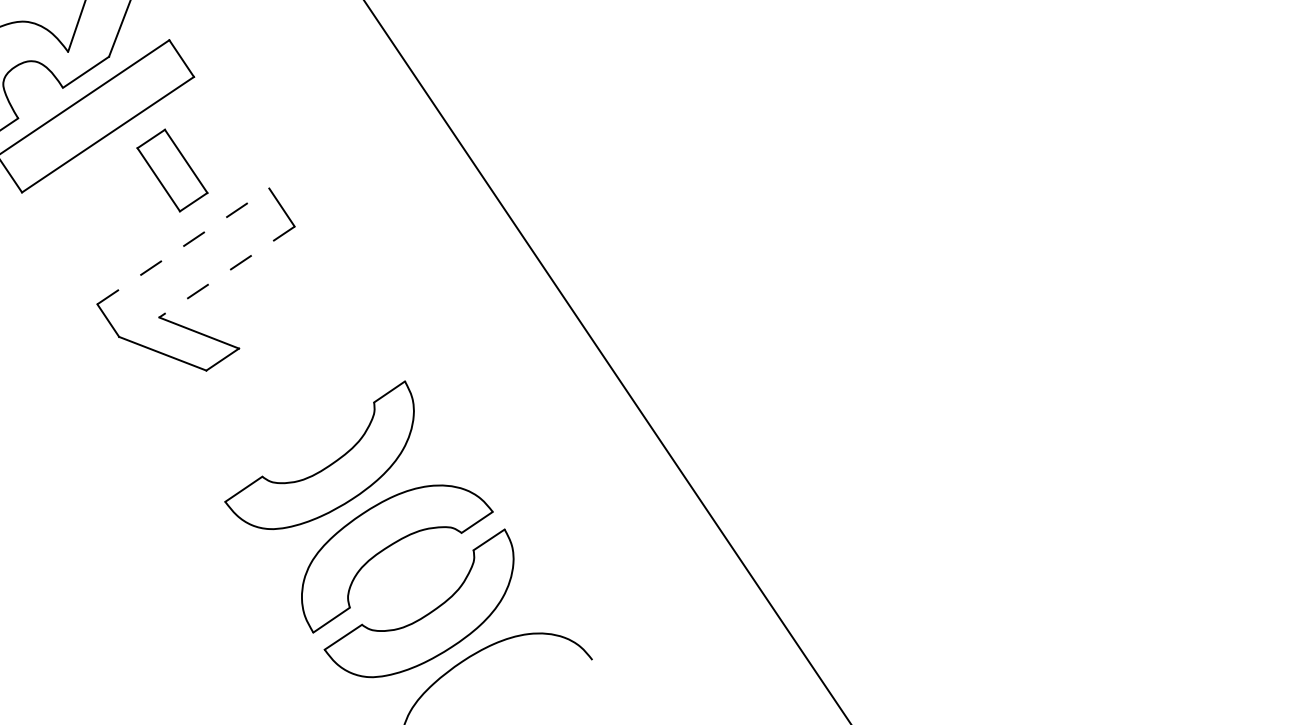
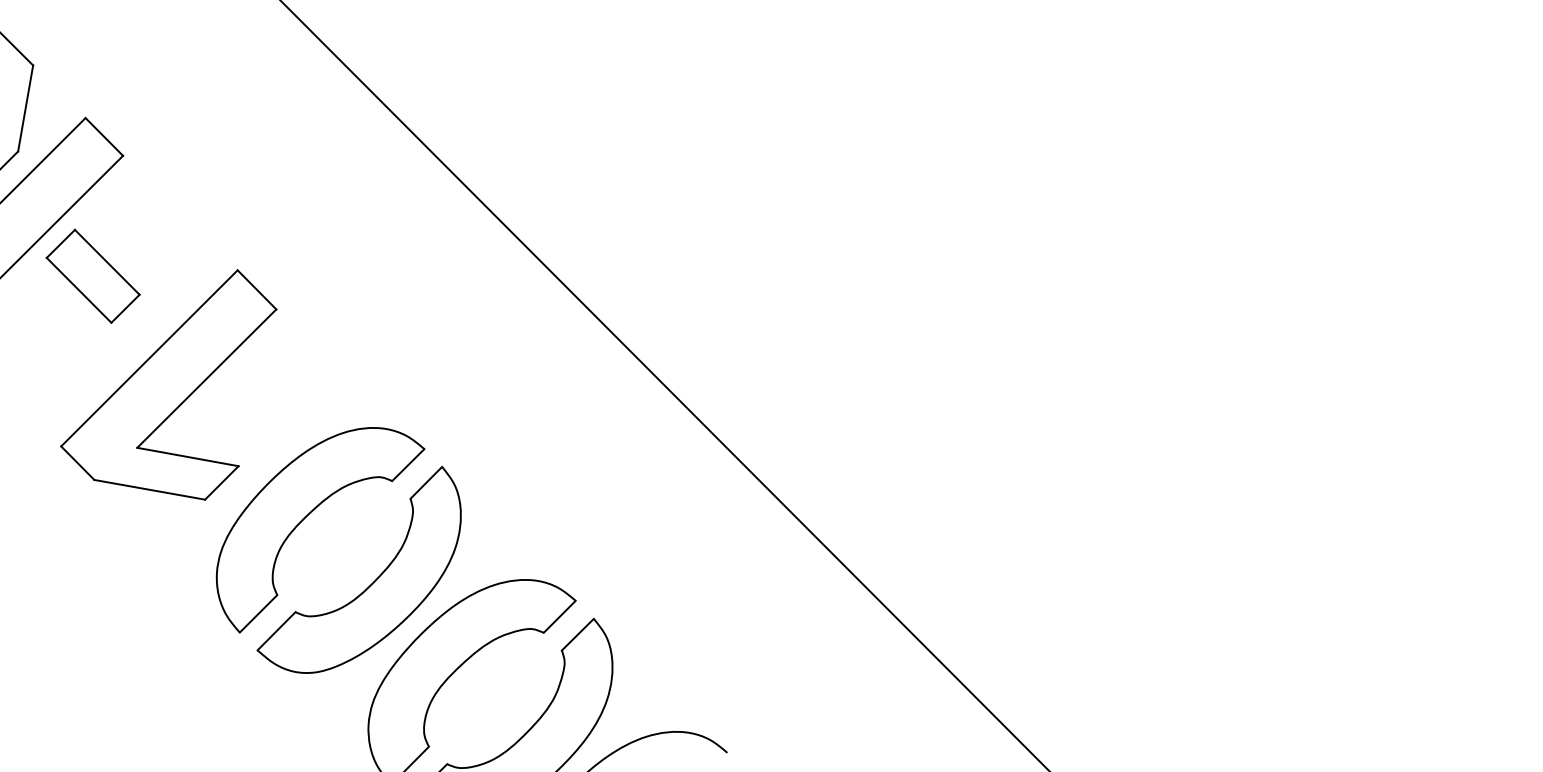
part: (172, 170) -> (93, 276), moved
line: (183, 246) -> (149, 358), dashed -> solid
line: (227, 272) -> (207, 379), dashed -> solid
part: (291, 398) -> (312, 513), added

